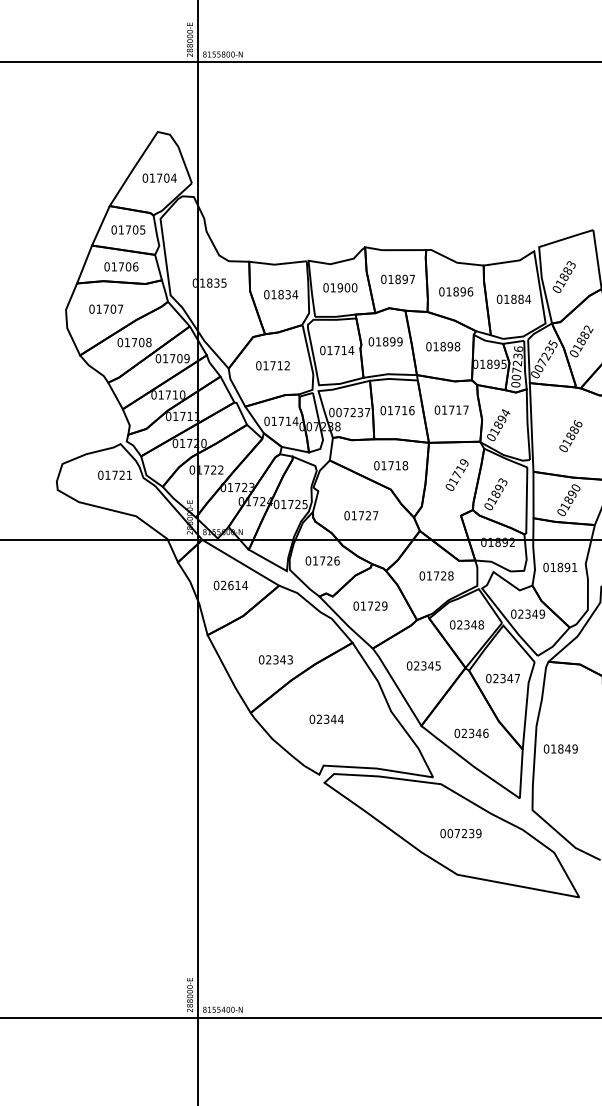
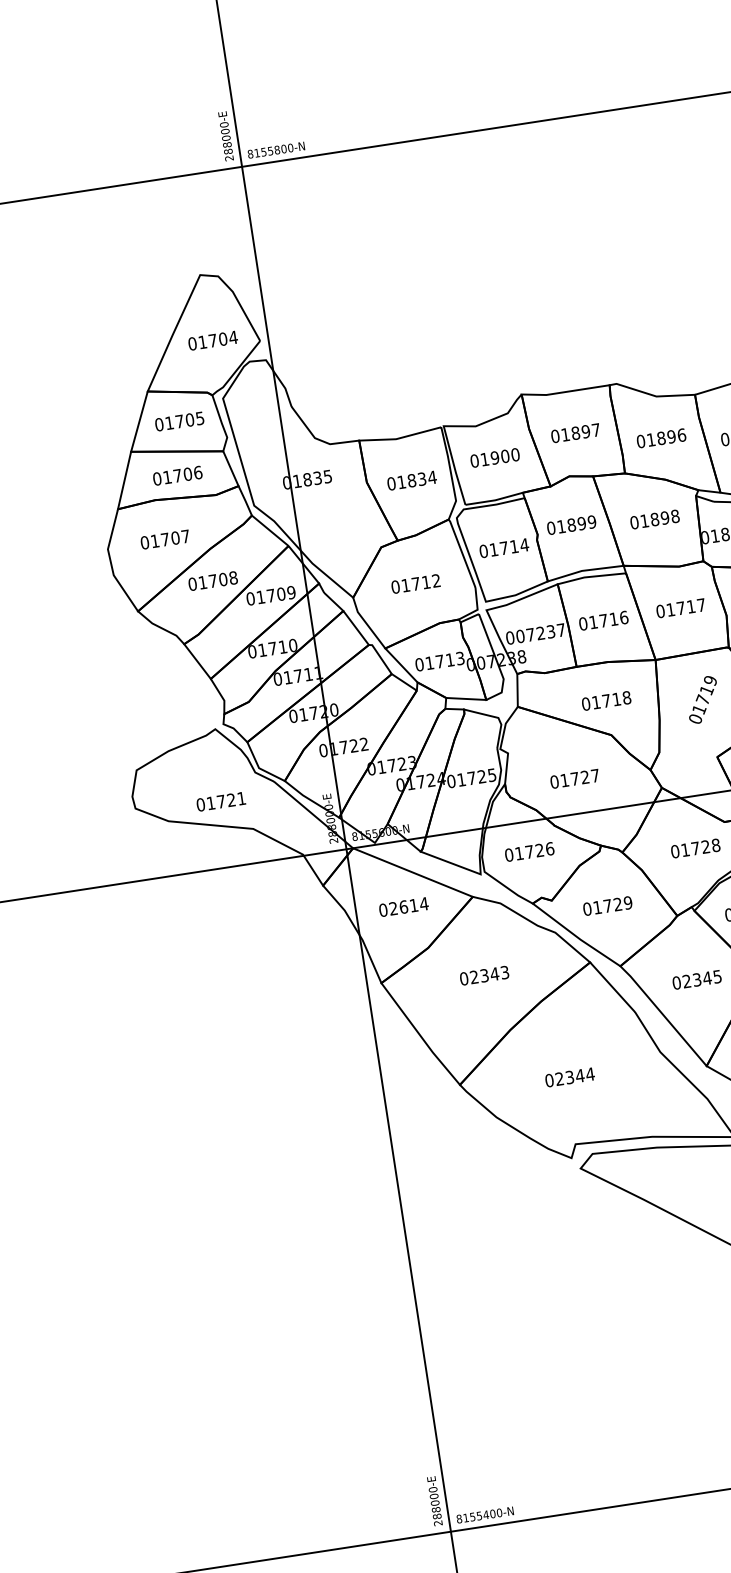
text: (295, 420) -> (460, 657), 01714 -> 01713
text: (114, 474) -> (220, 800), moved
text: (275, 659) -> (483, 975), moved

